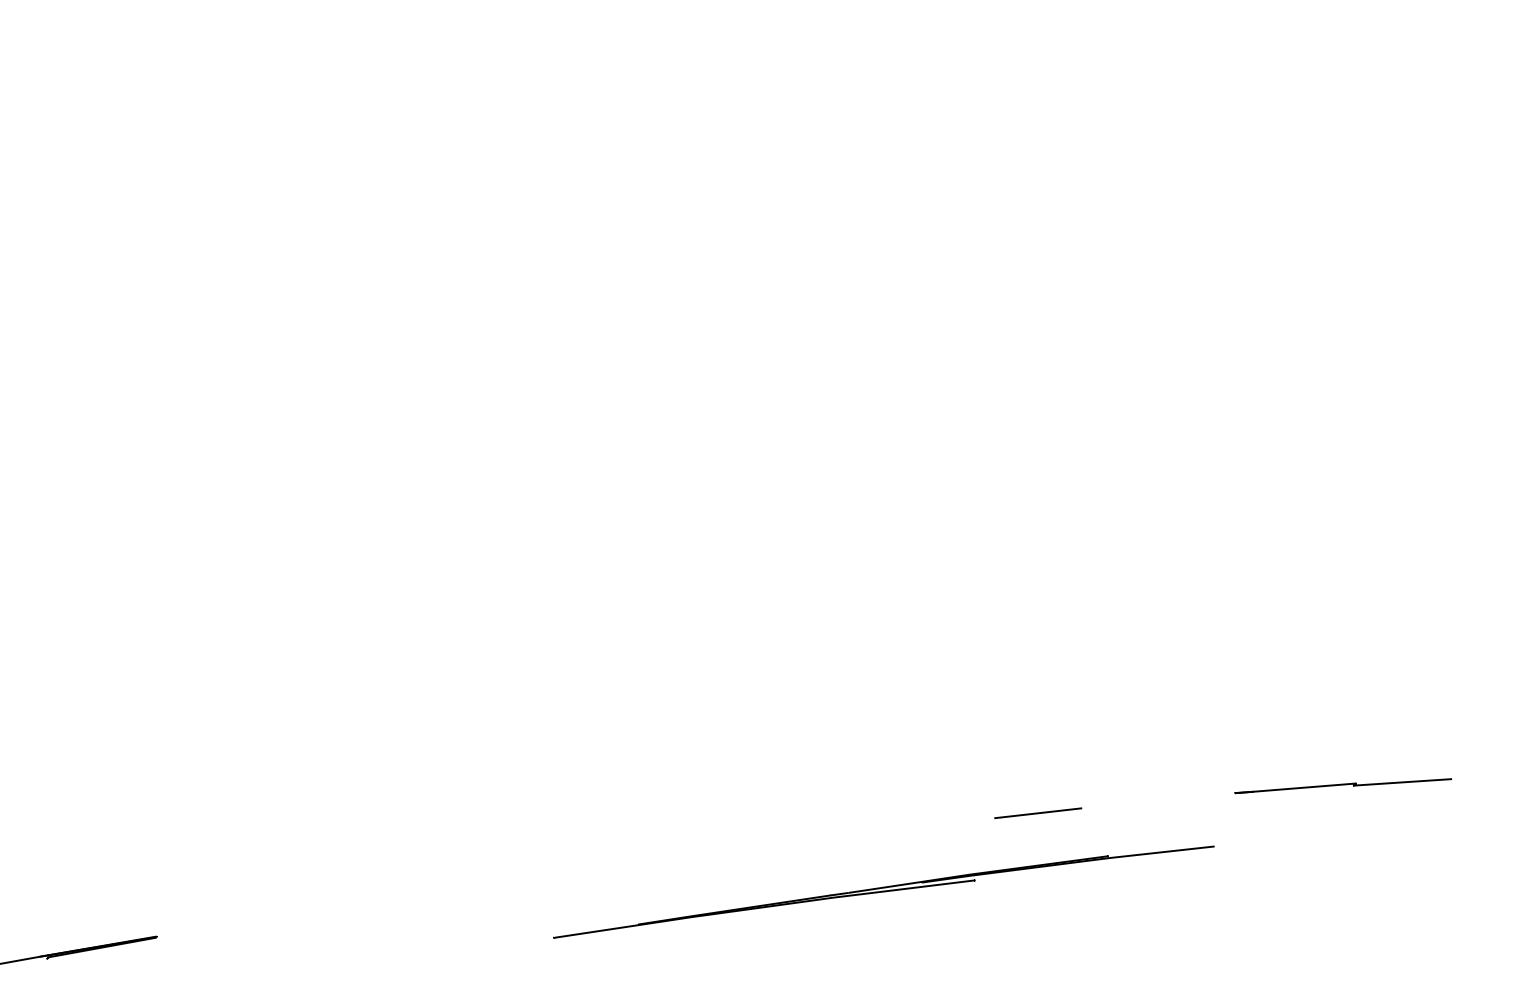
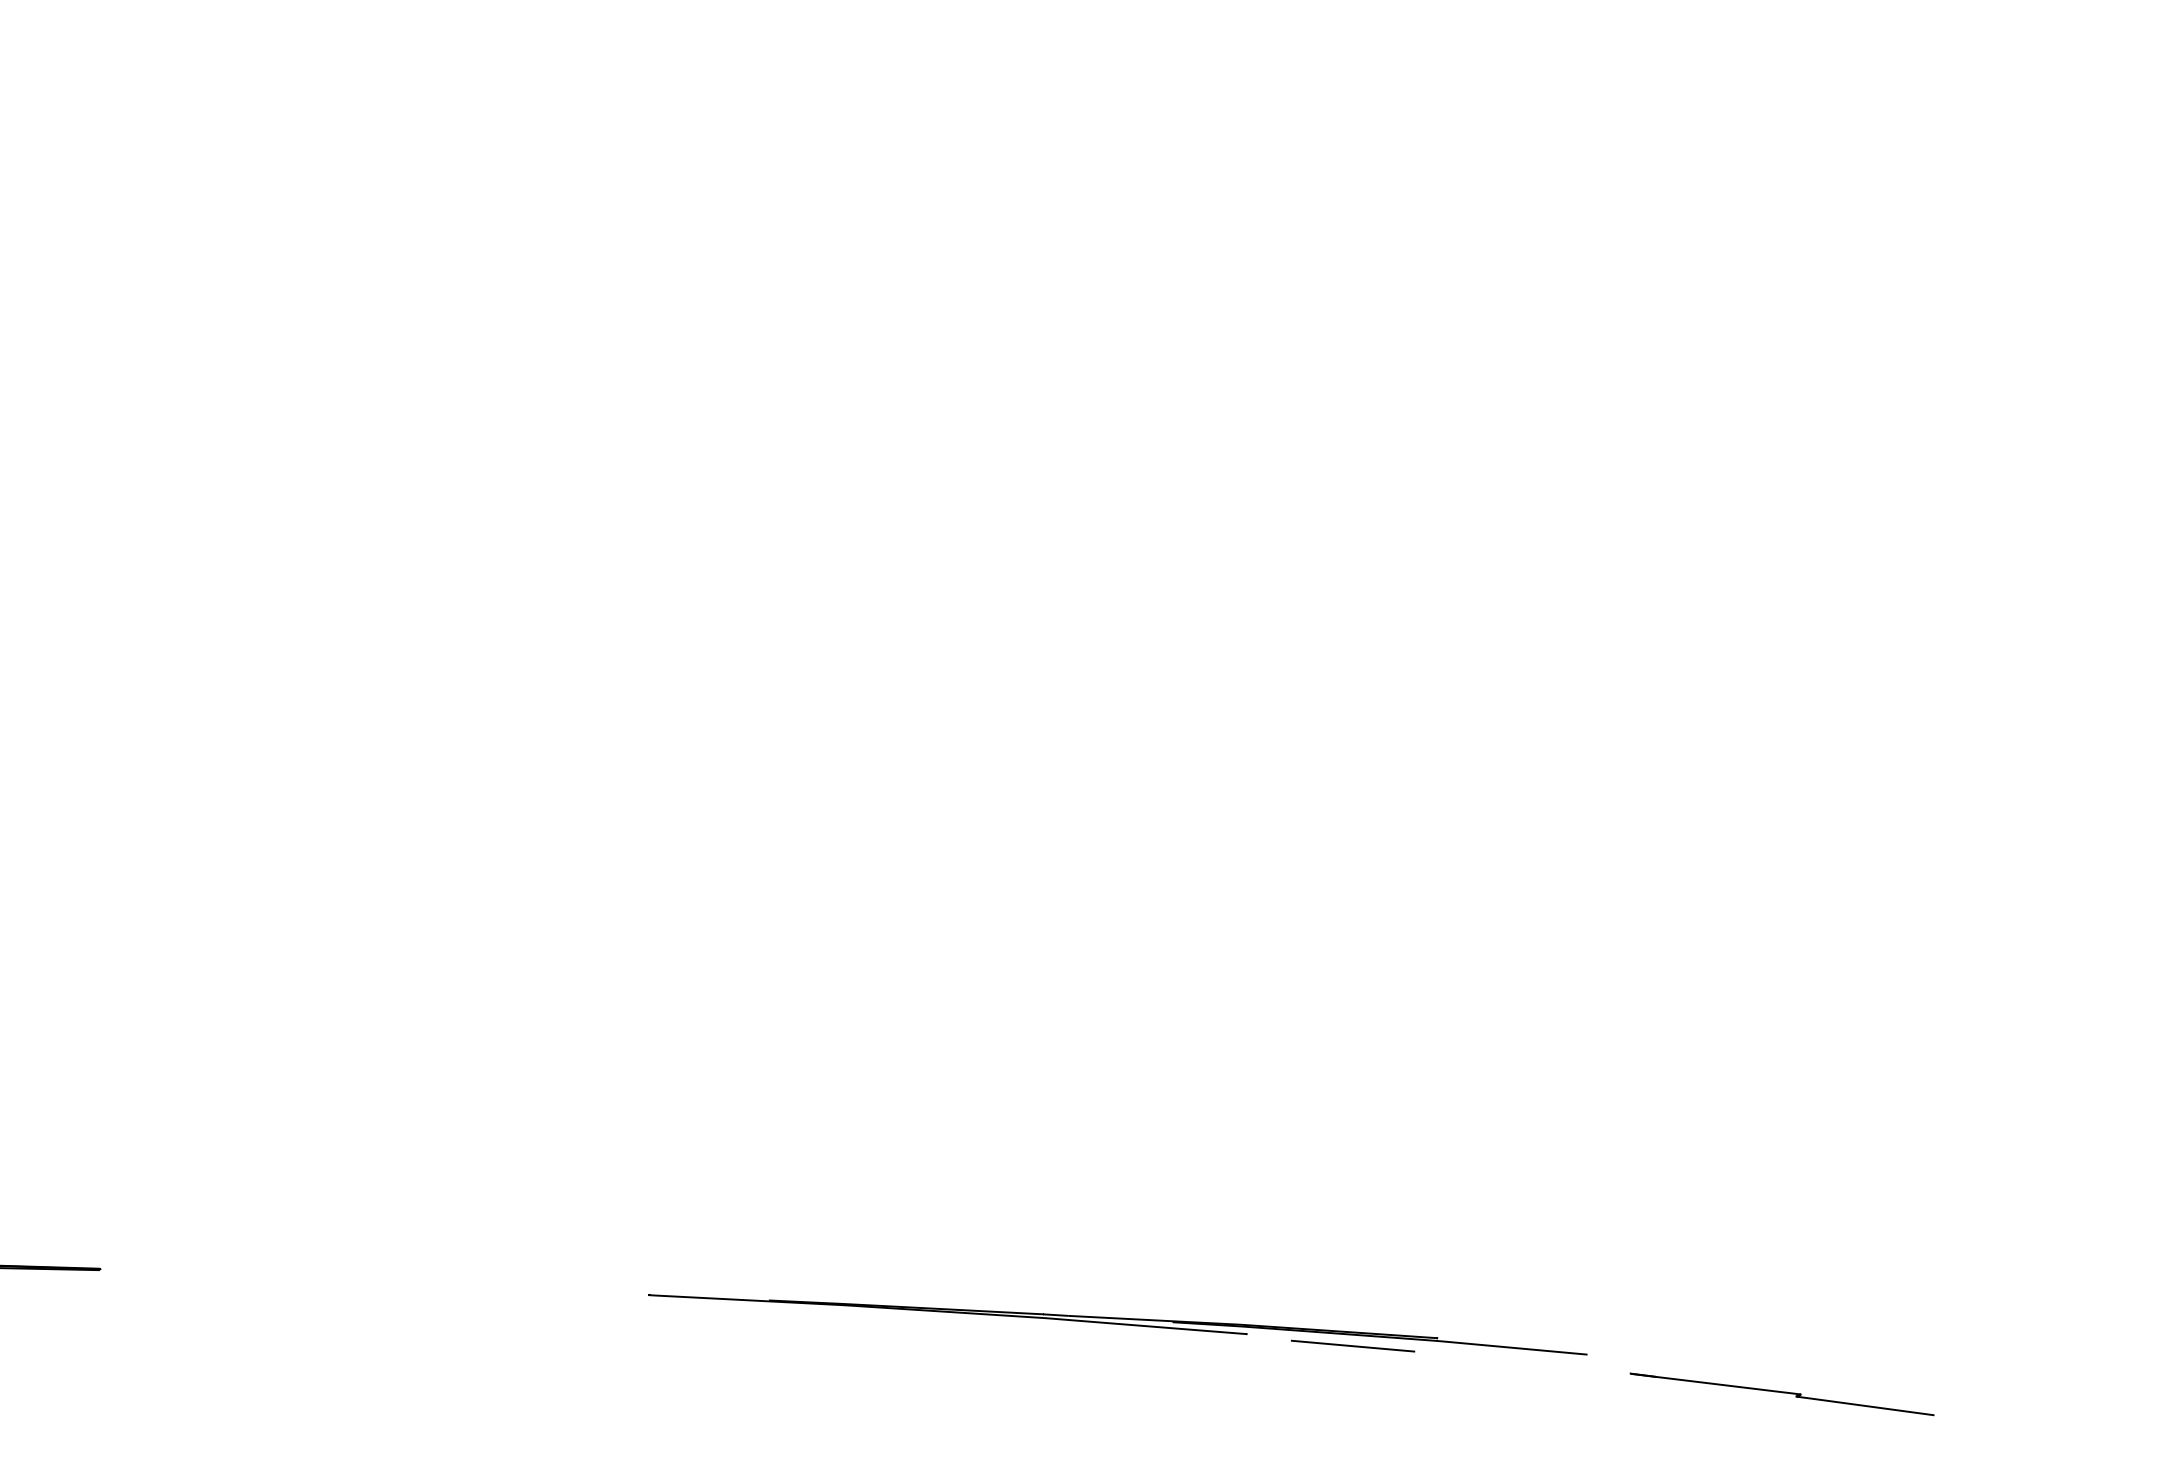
part: (883, 891) -> (1117, 1324), moved

